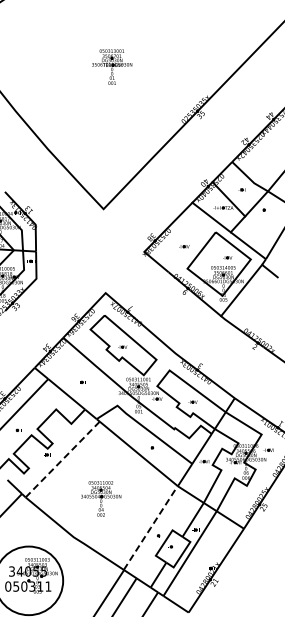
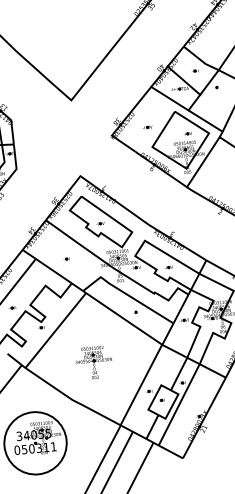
line: (62, 459) -> (55, 330), dashed -> solid
line: (150, 527) -> (141, 384), dashed -> solid

